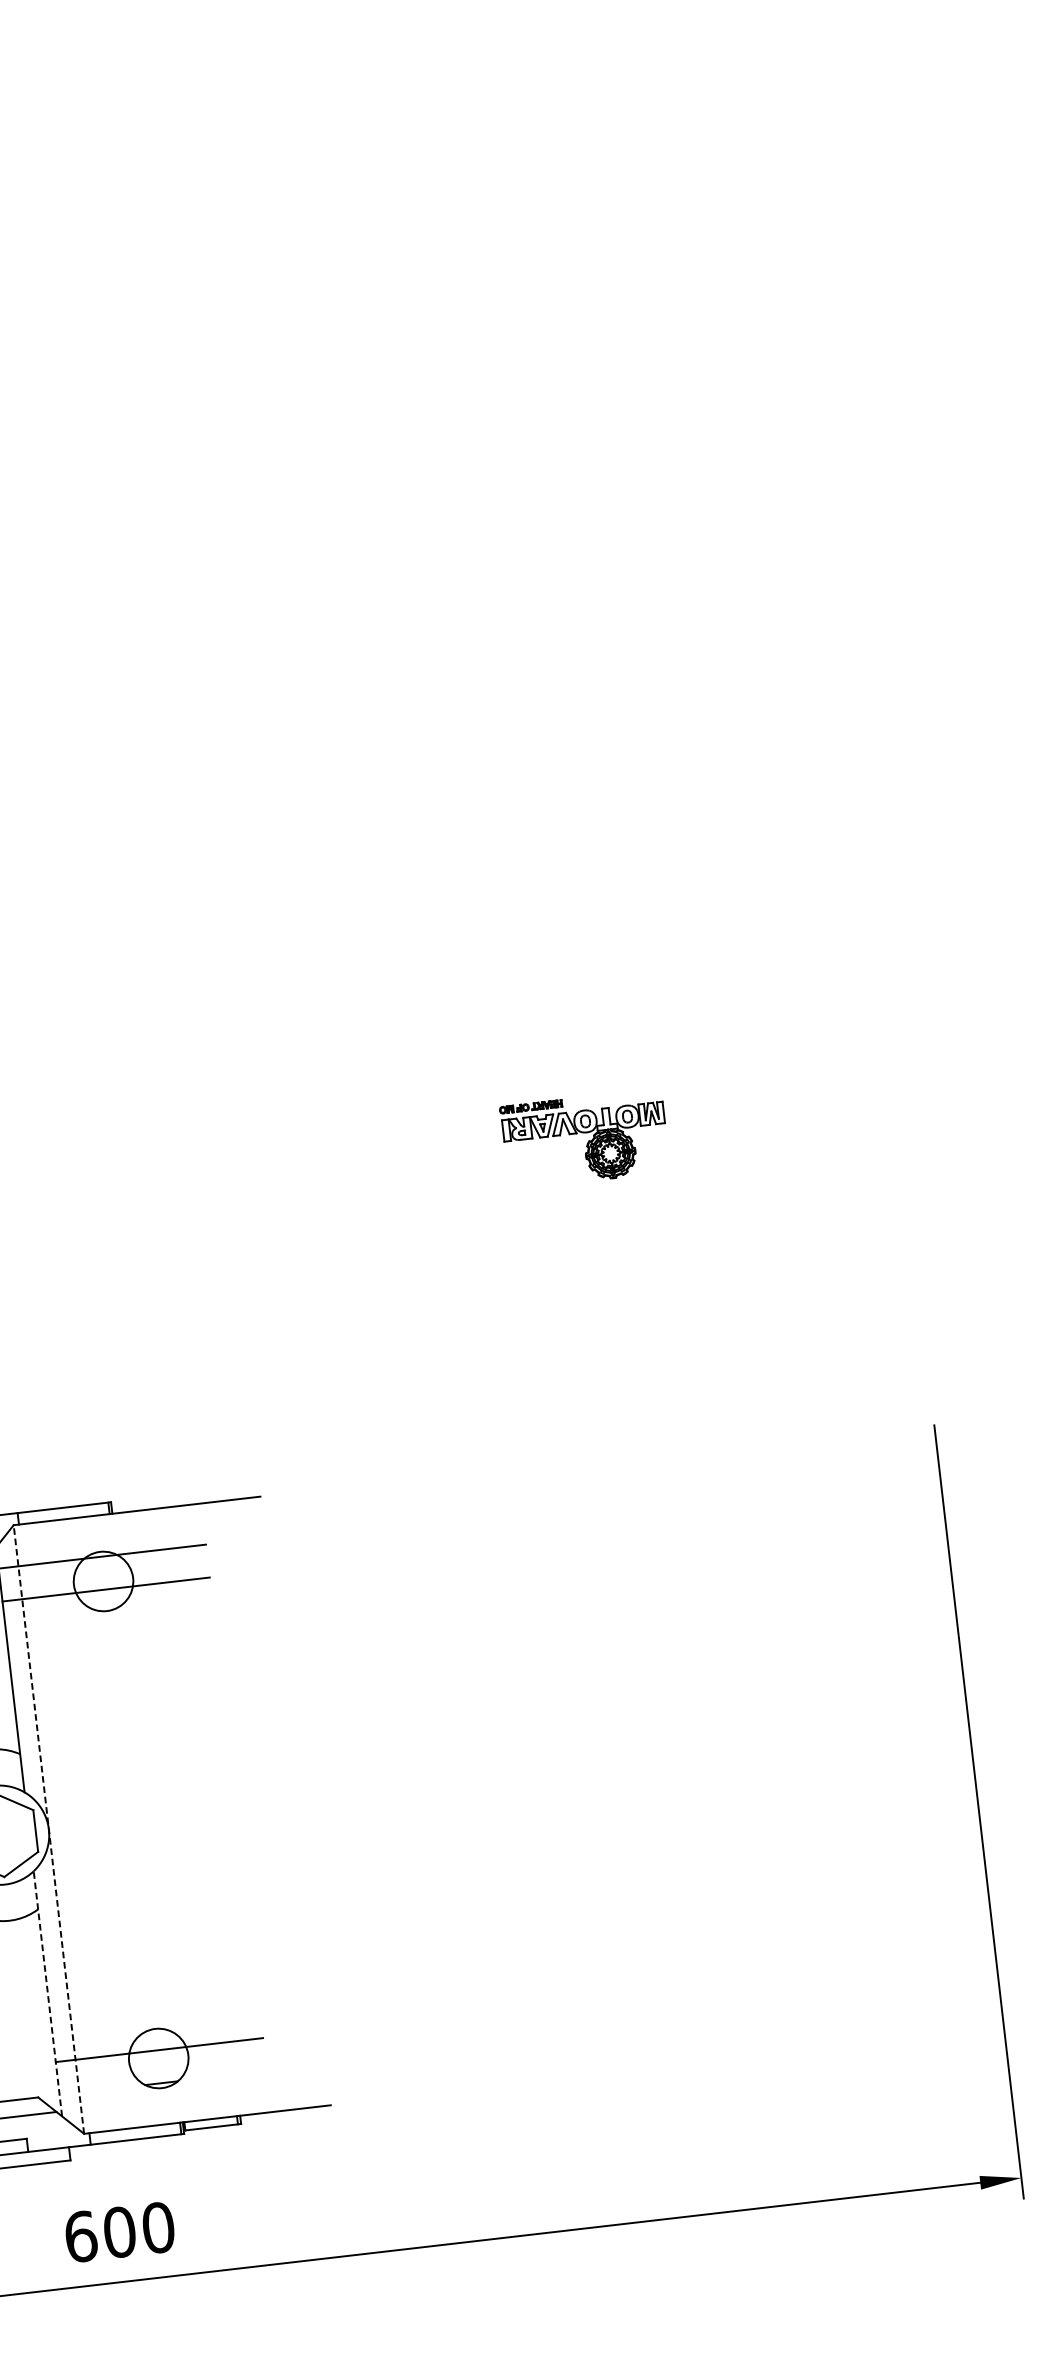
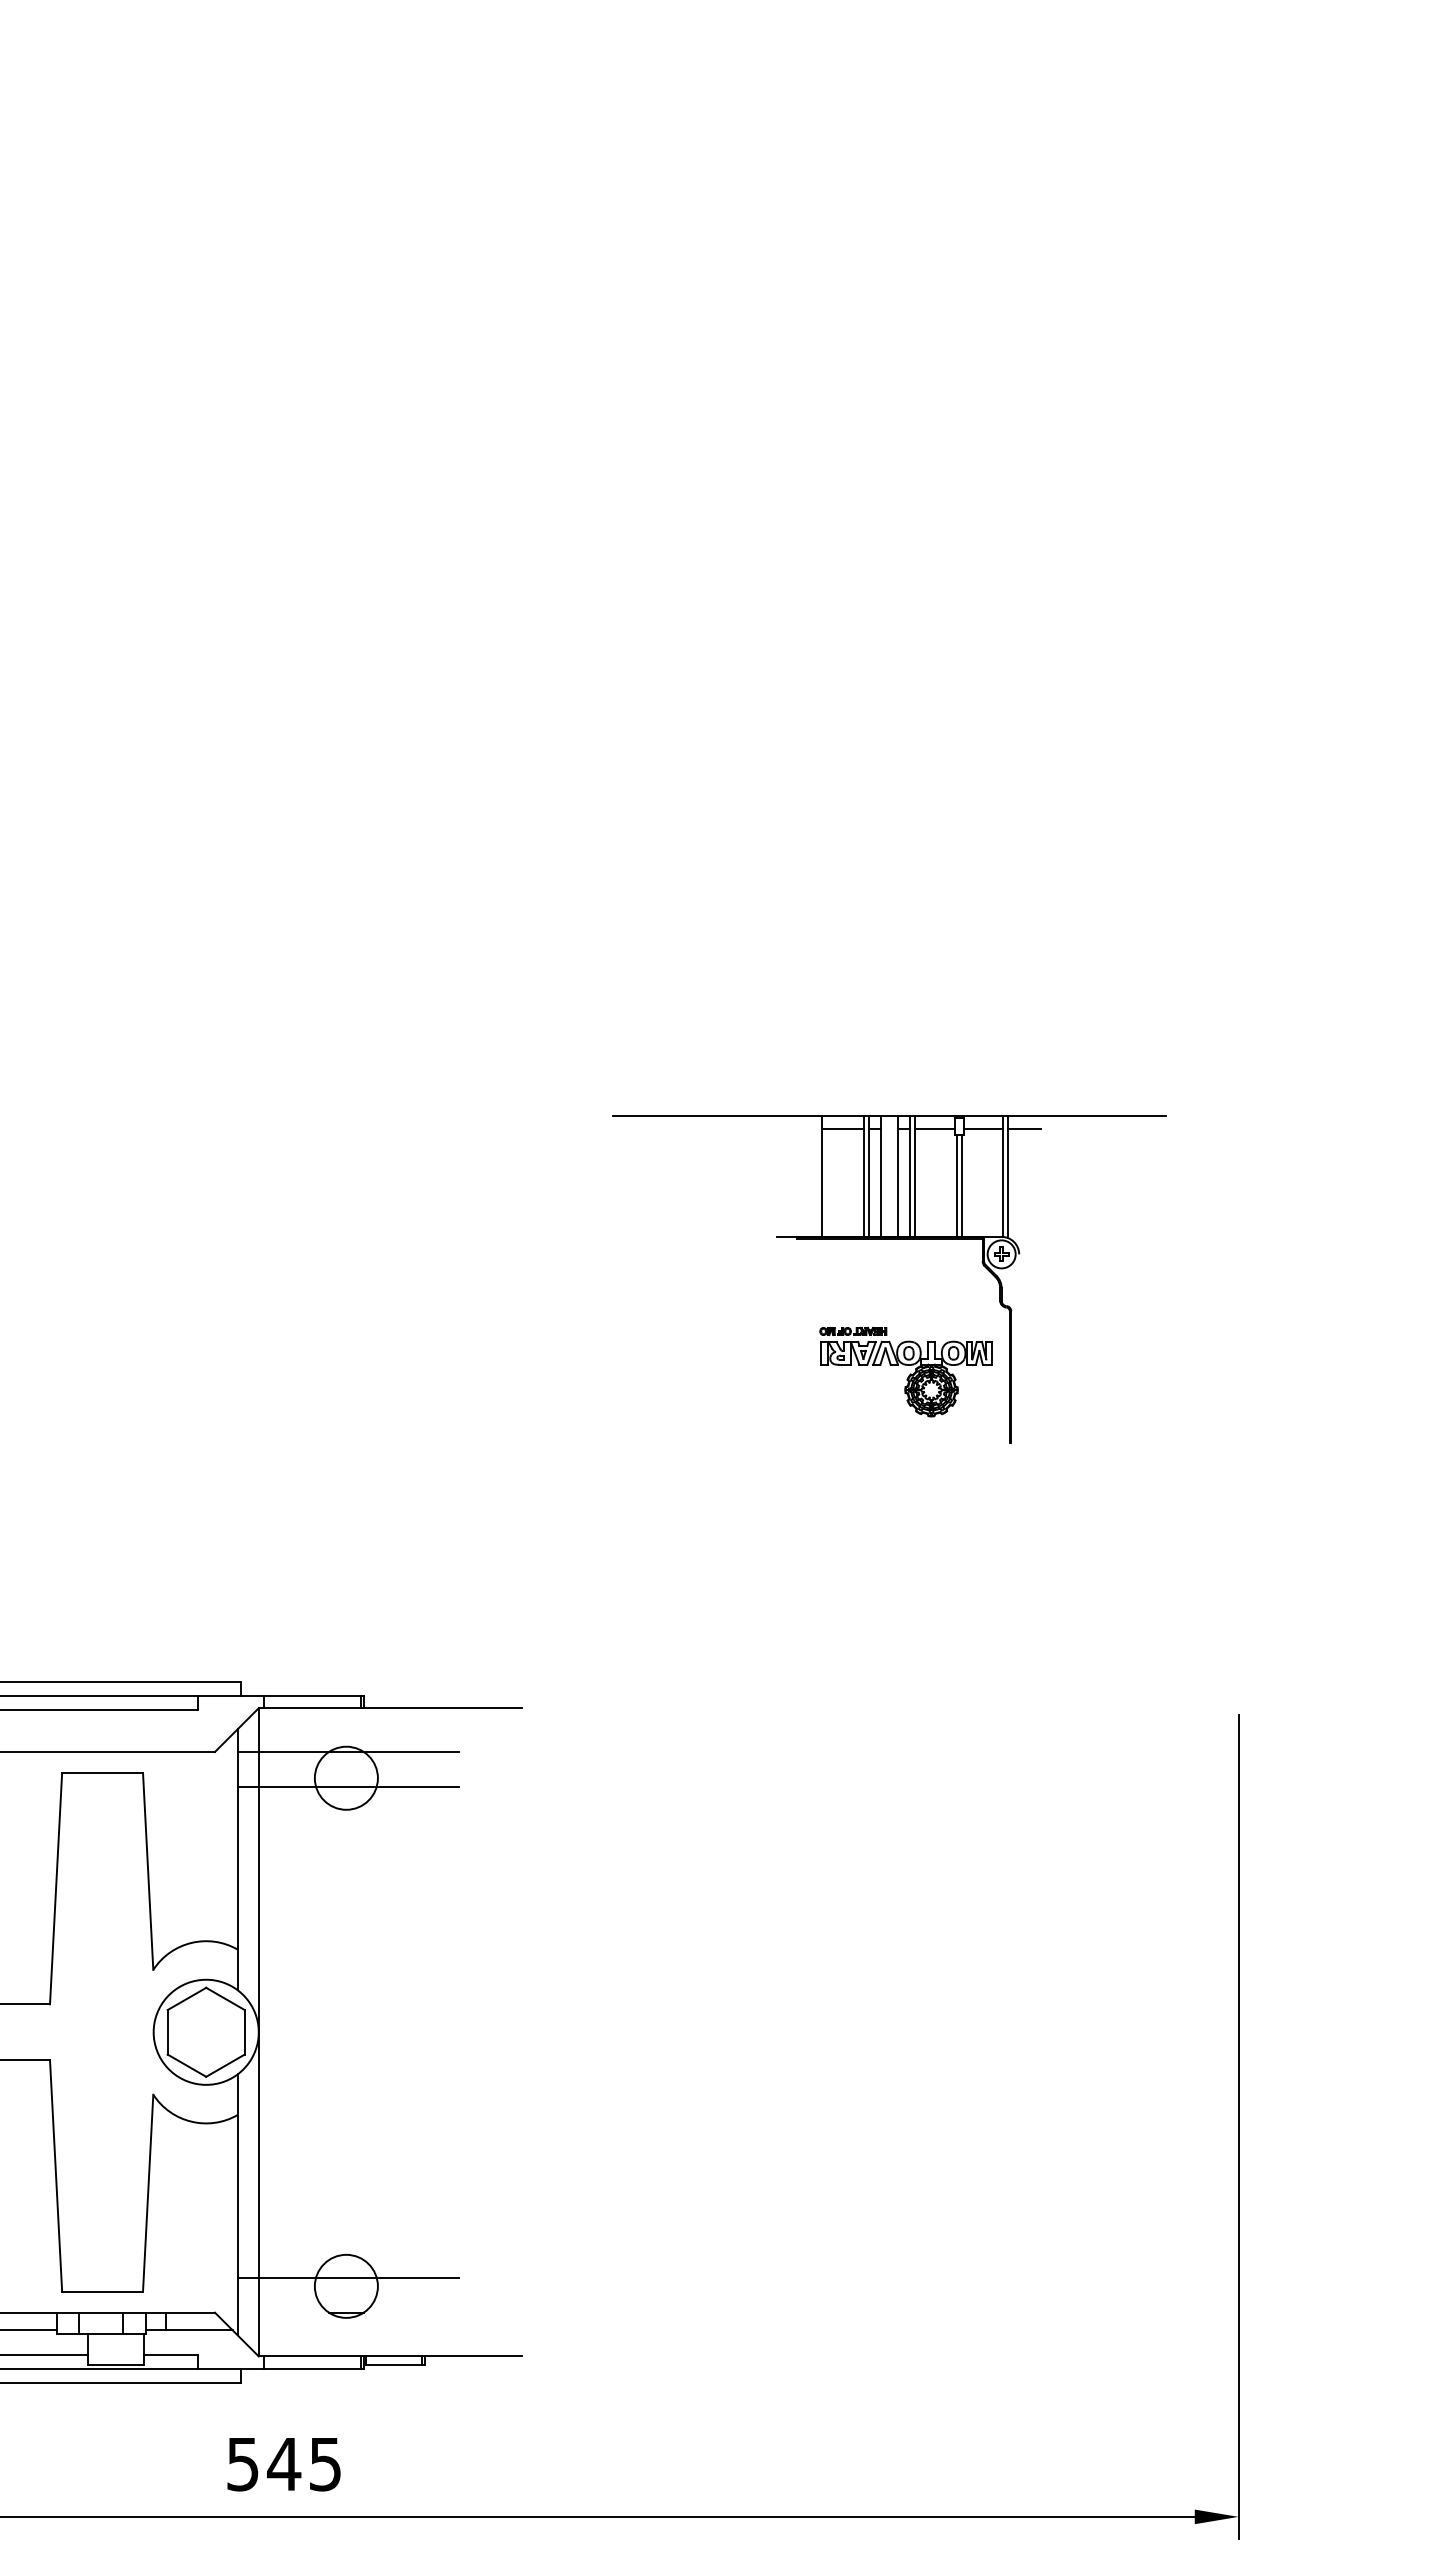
part: (554, 1016) -> (889, 1239), added
line: (48, 1828) -> (258, 2031), dashed -> solid
line: (47, 1993) -> (237, 2204), dashed -> solid
text: (119, 2232) -> (284, 2464), 600 -> 545

